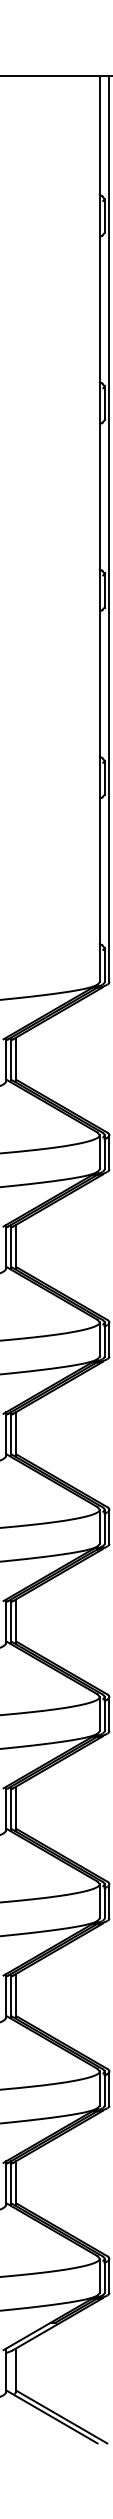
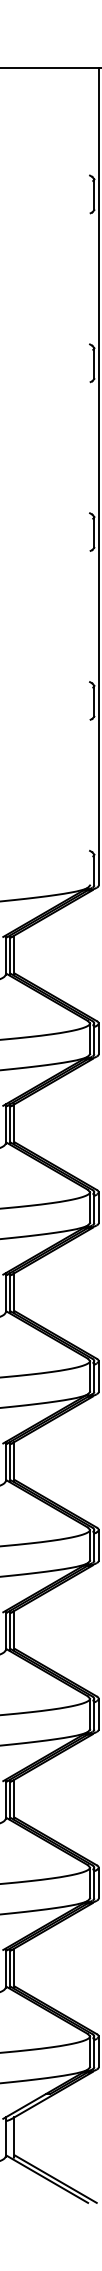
line: (99, 528) -> (89, 476), removed

